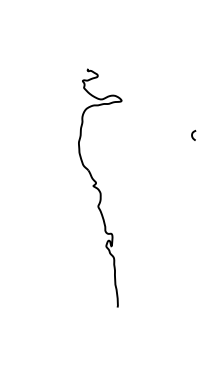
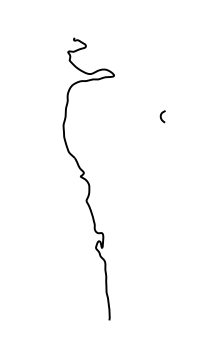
curve: (192, 135) -> (161, 116), moved

